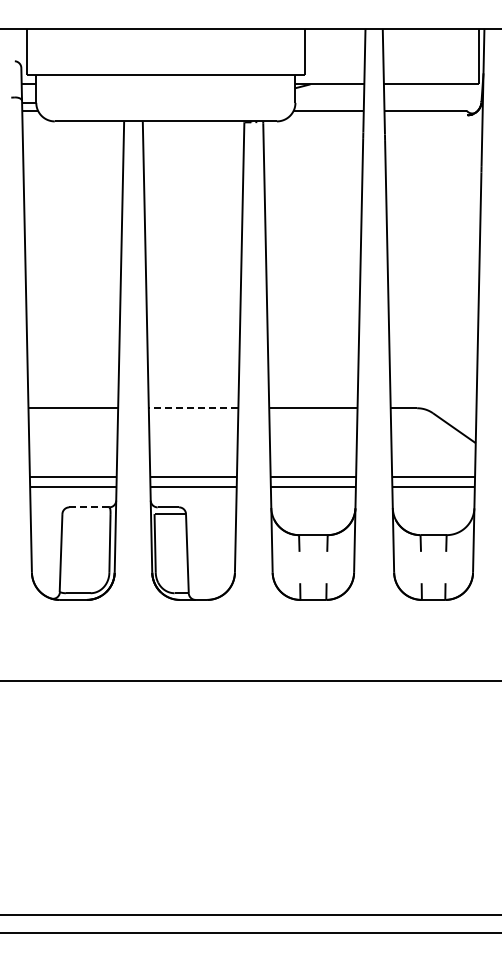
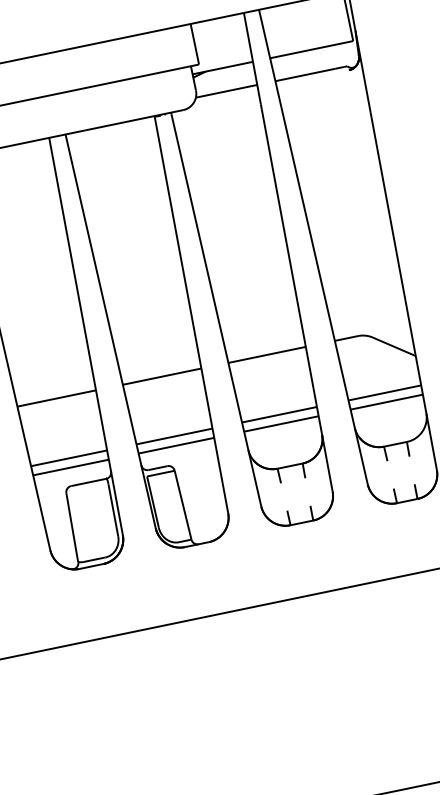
line: (193, 408) -> (162, 376), dashed -> solid
line: (89, 507) -> (88, 482), dashed -> solid

